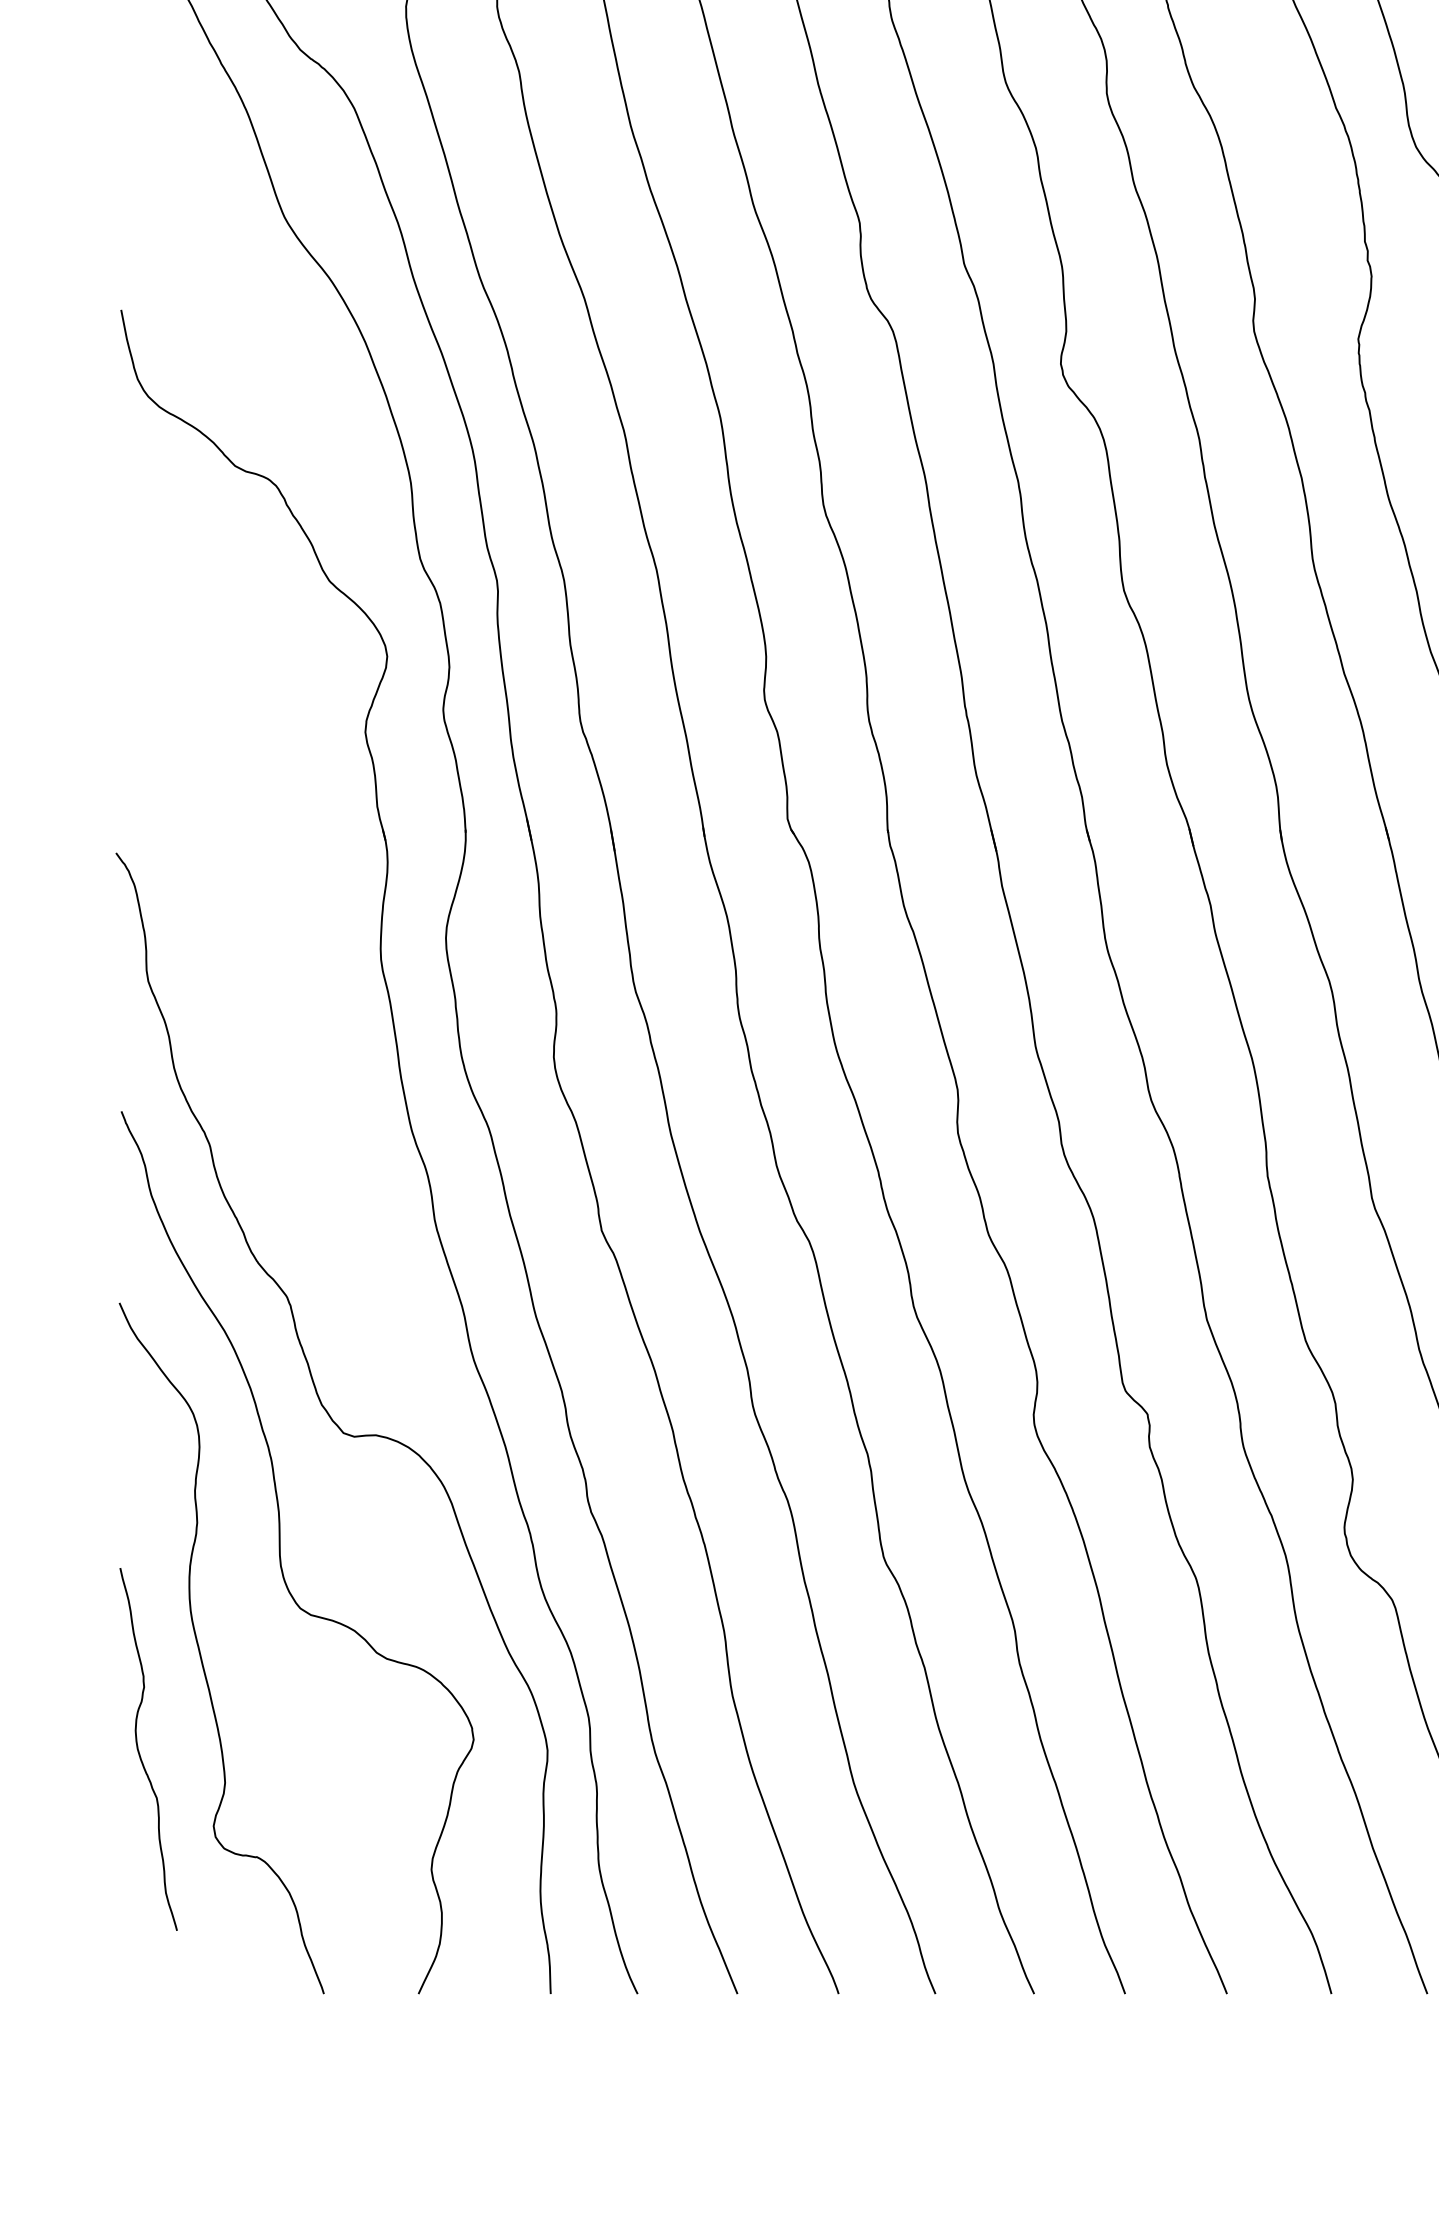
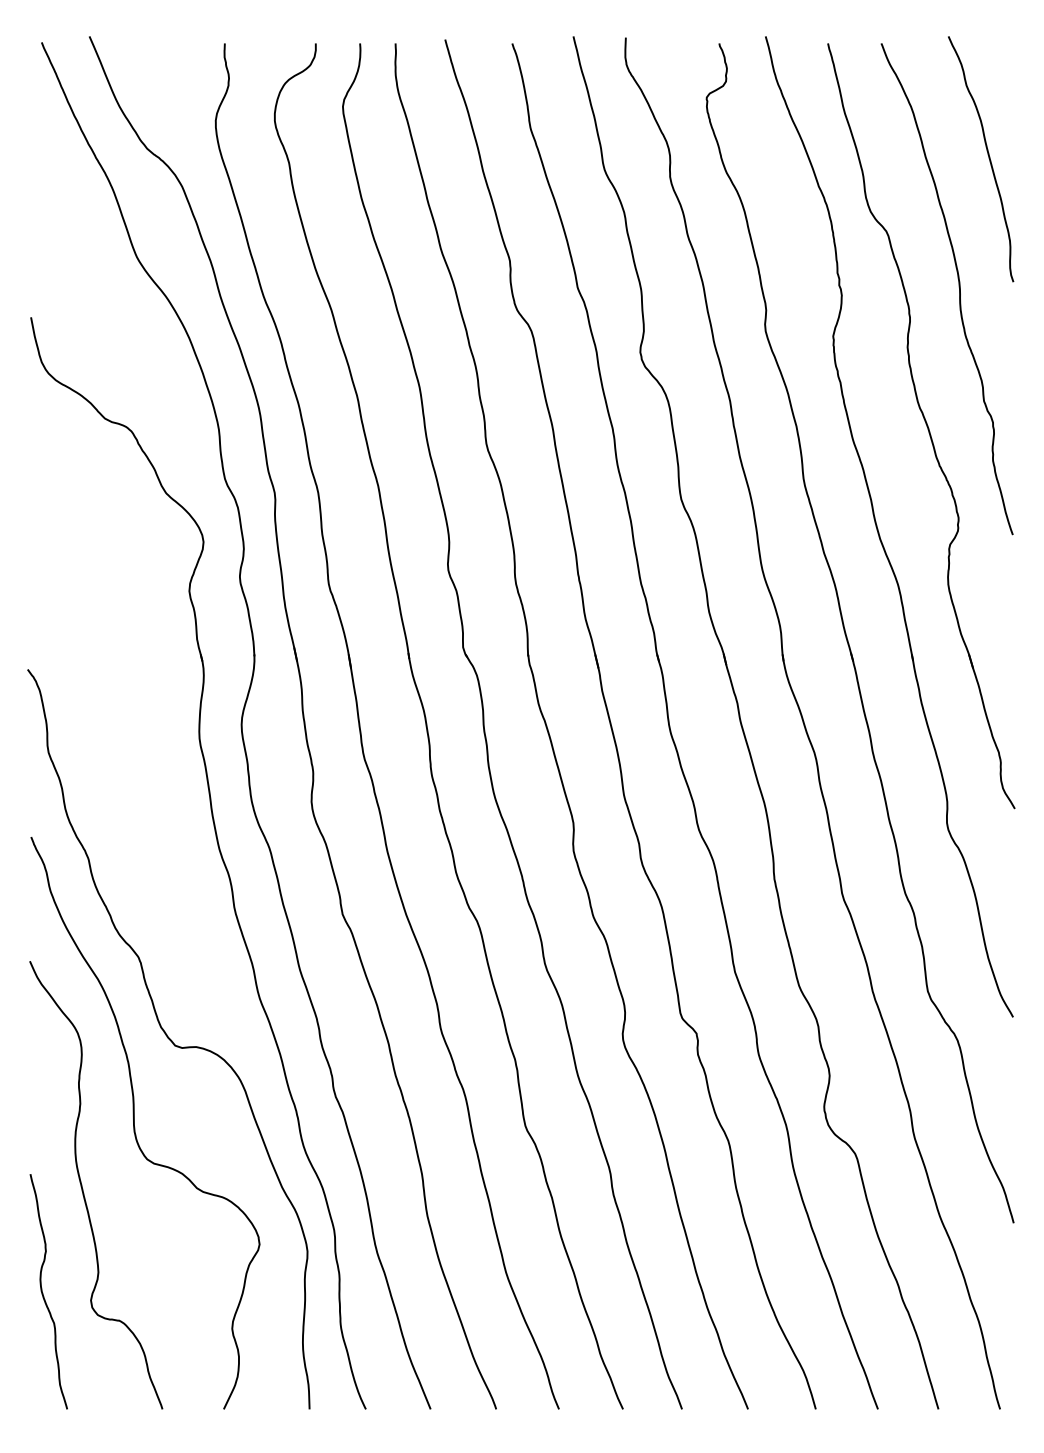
curve: (140, 1752) -> (43, 1293), moved

